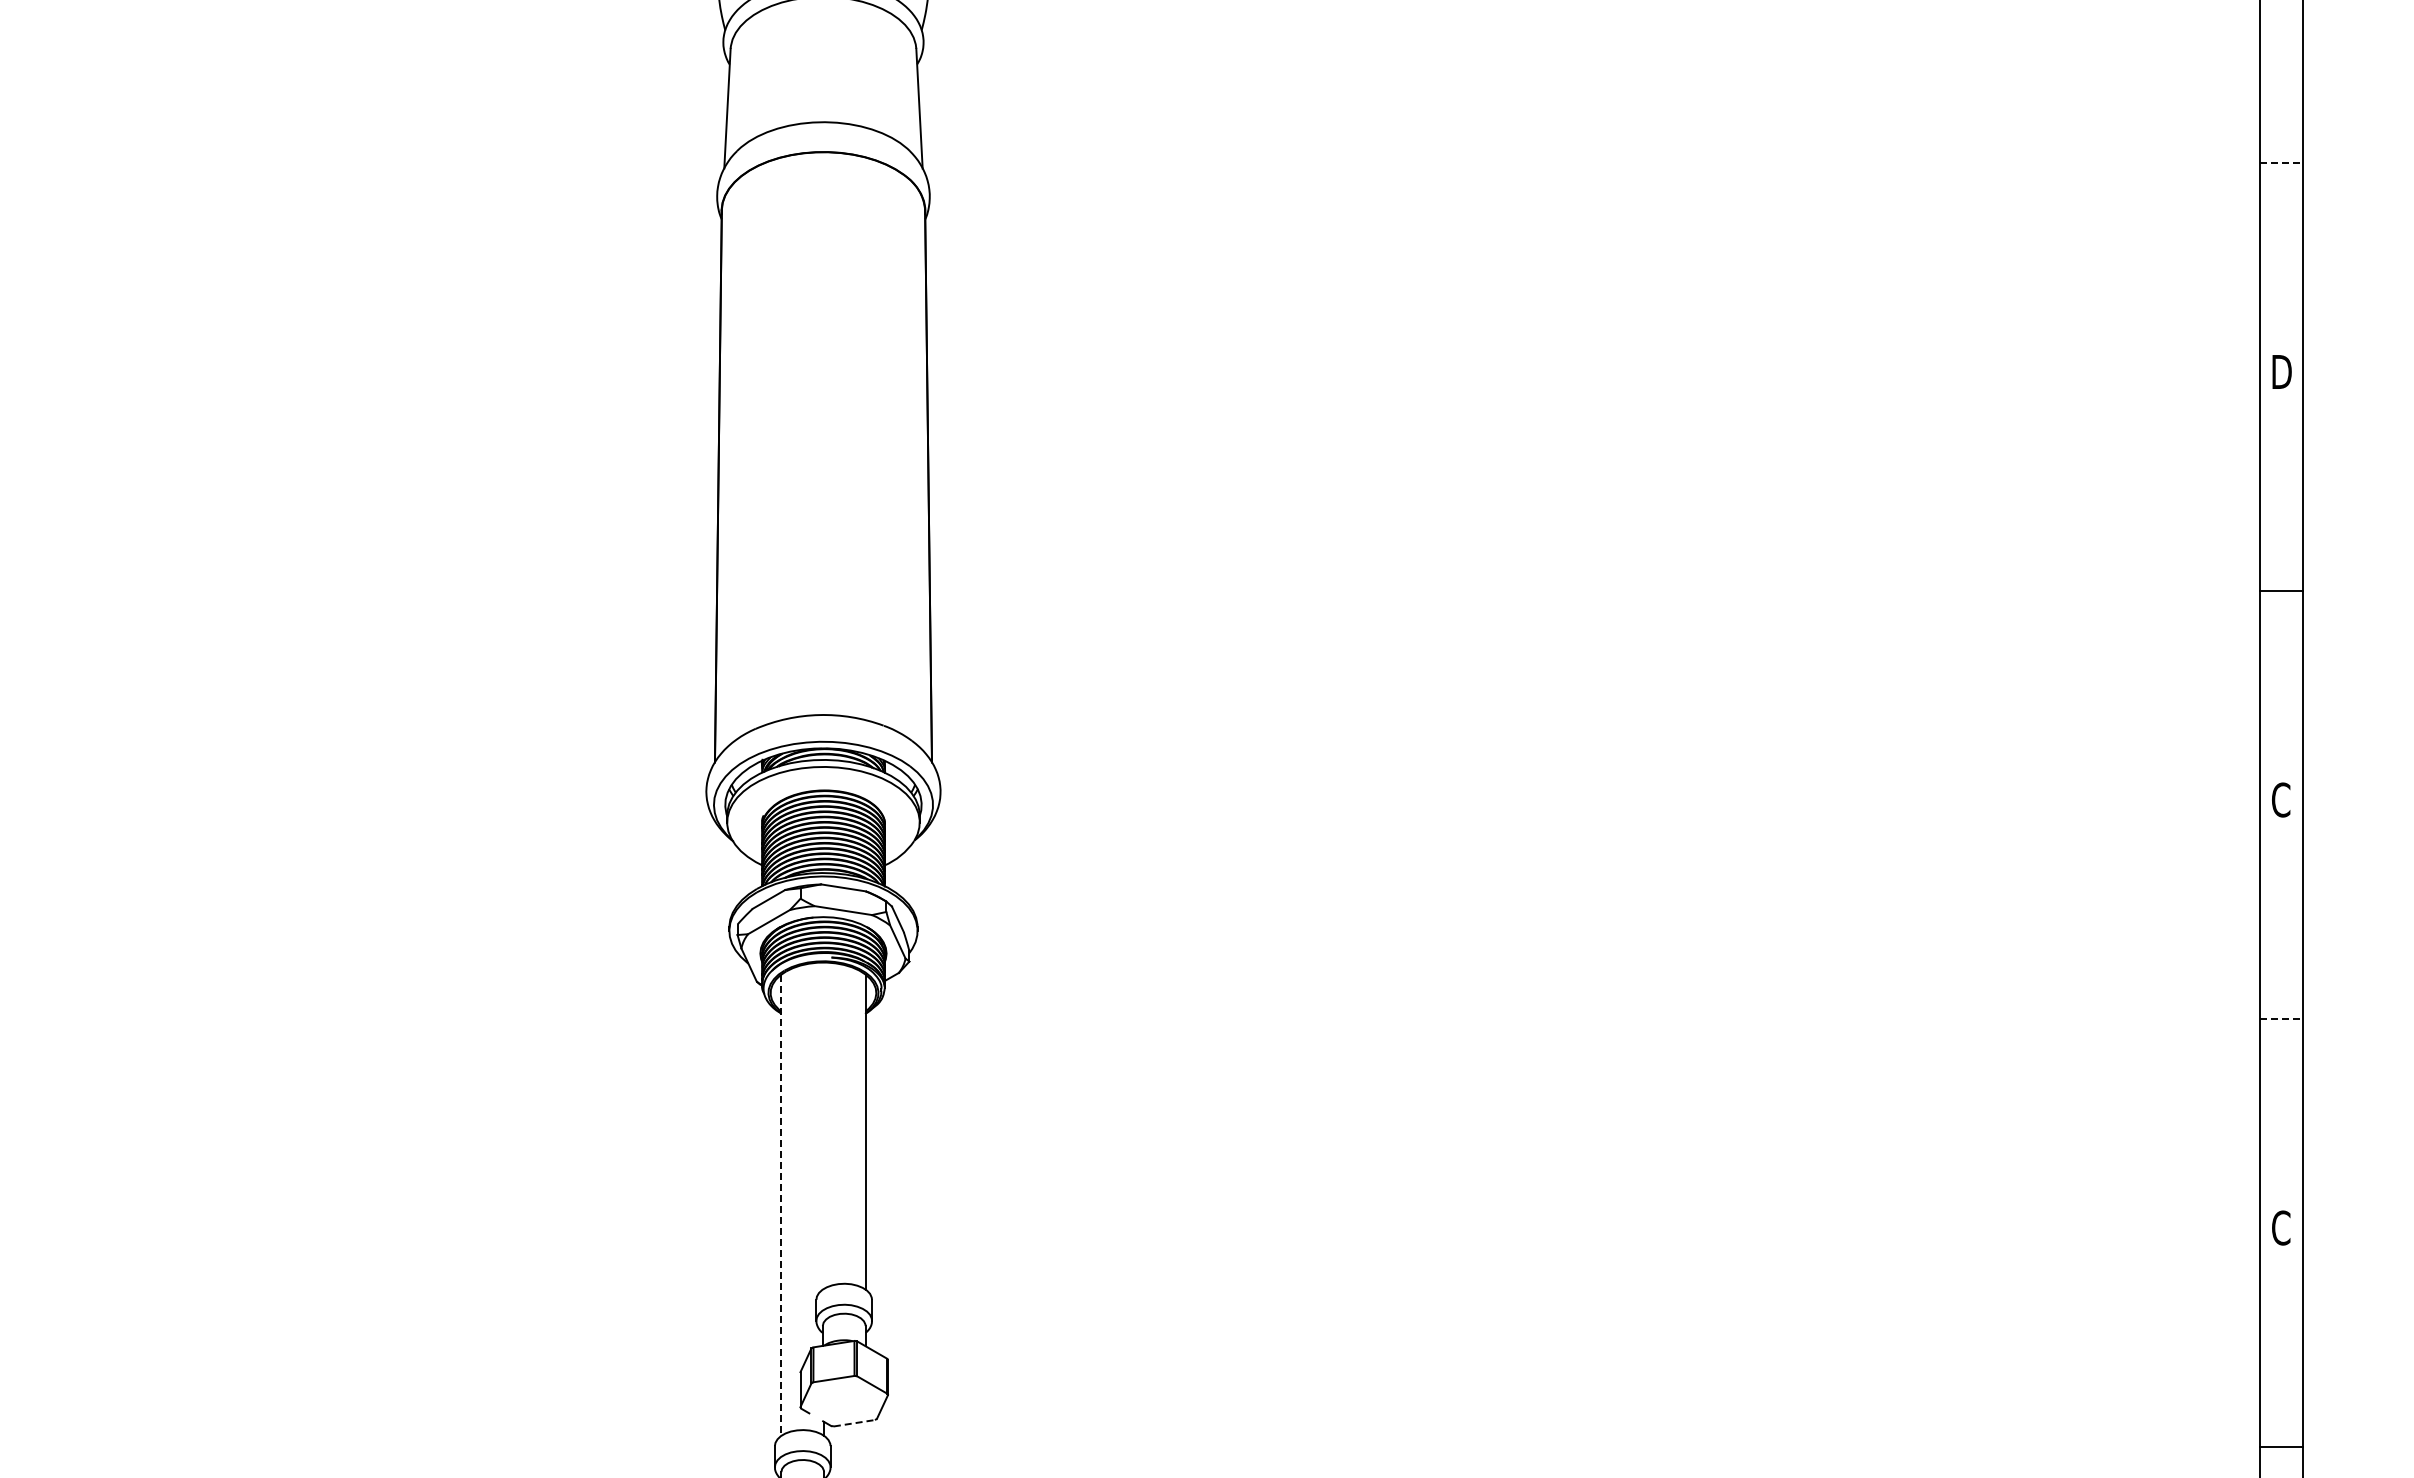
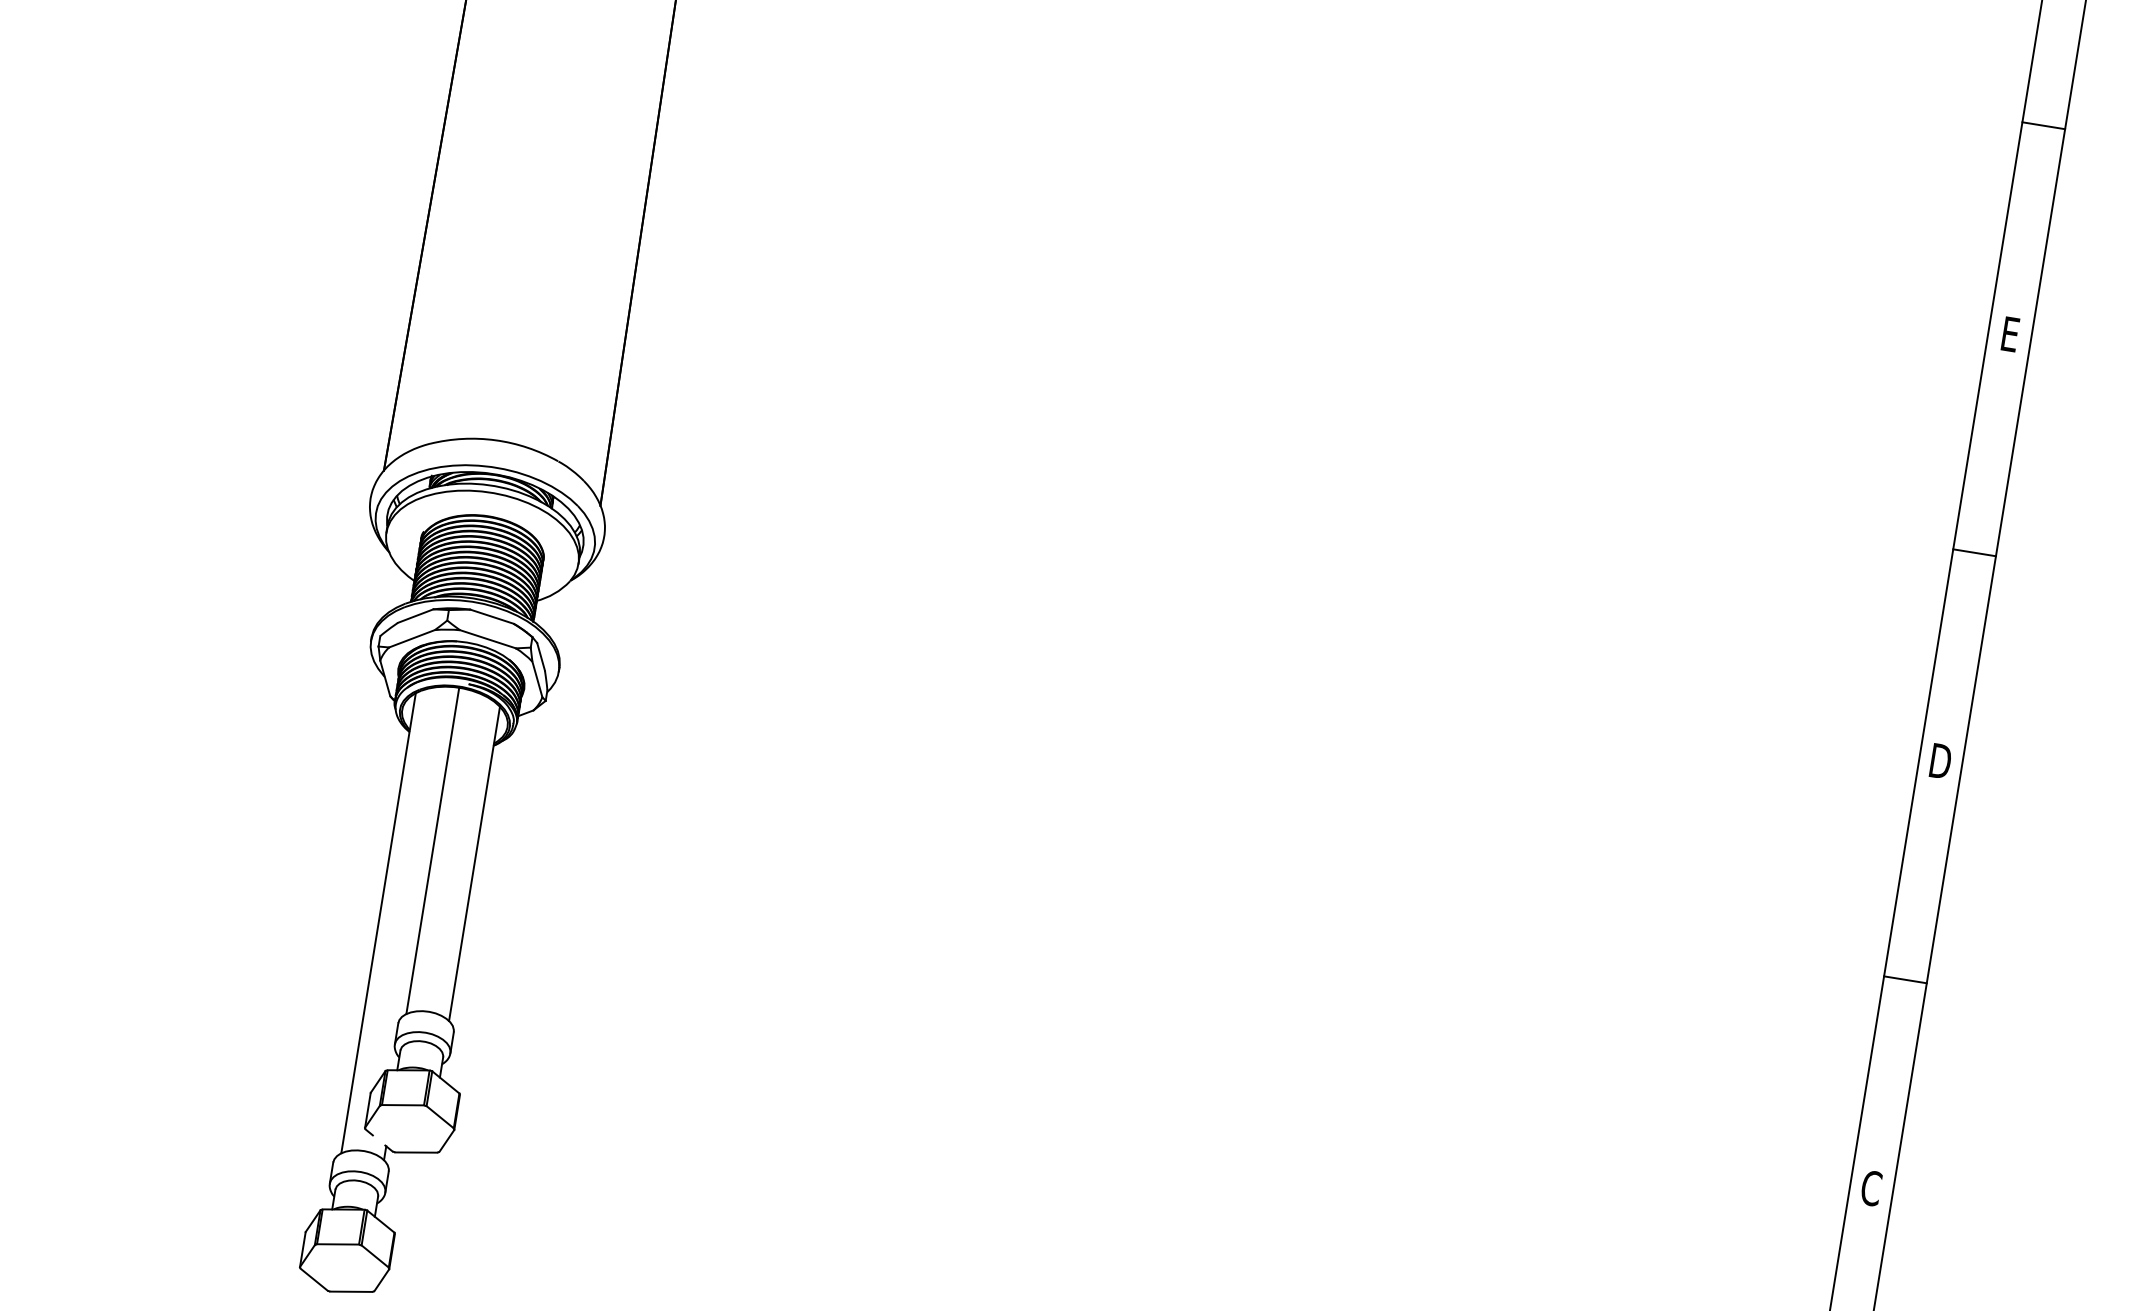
line: (2282, 162) -> (2044, 125), dashed -> solid
text: (2281, 371) -> (2010, 333), D -> E
text: (2281, 799) -> (1940, 760), C -> D
line: (2282, 1018) -> (1906, 979), dashed -> solid
line: (822, 1125) -> (432, 850), added
line: (781, 1205) -> (378, 923), dashed -> solid
line: (854, 1423) -> (416, 1152), dashed -> solid

